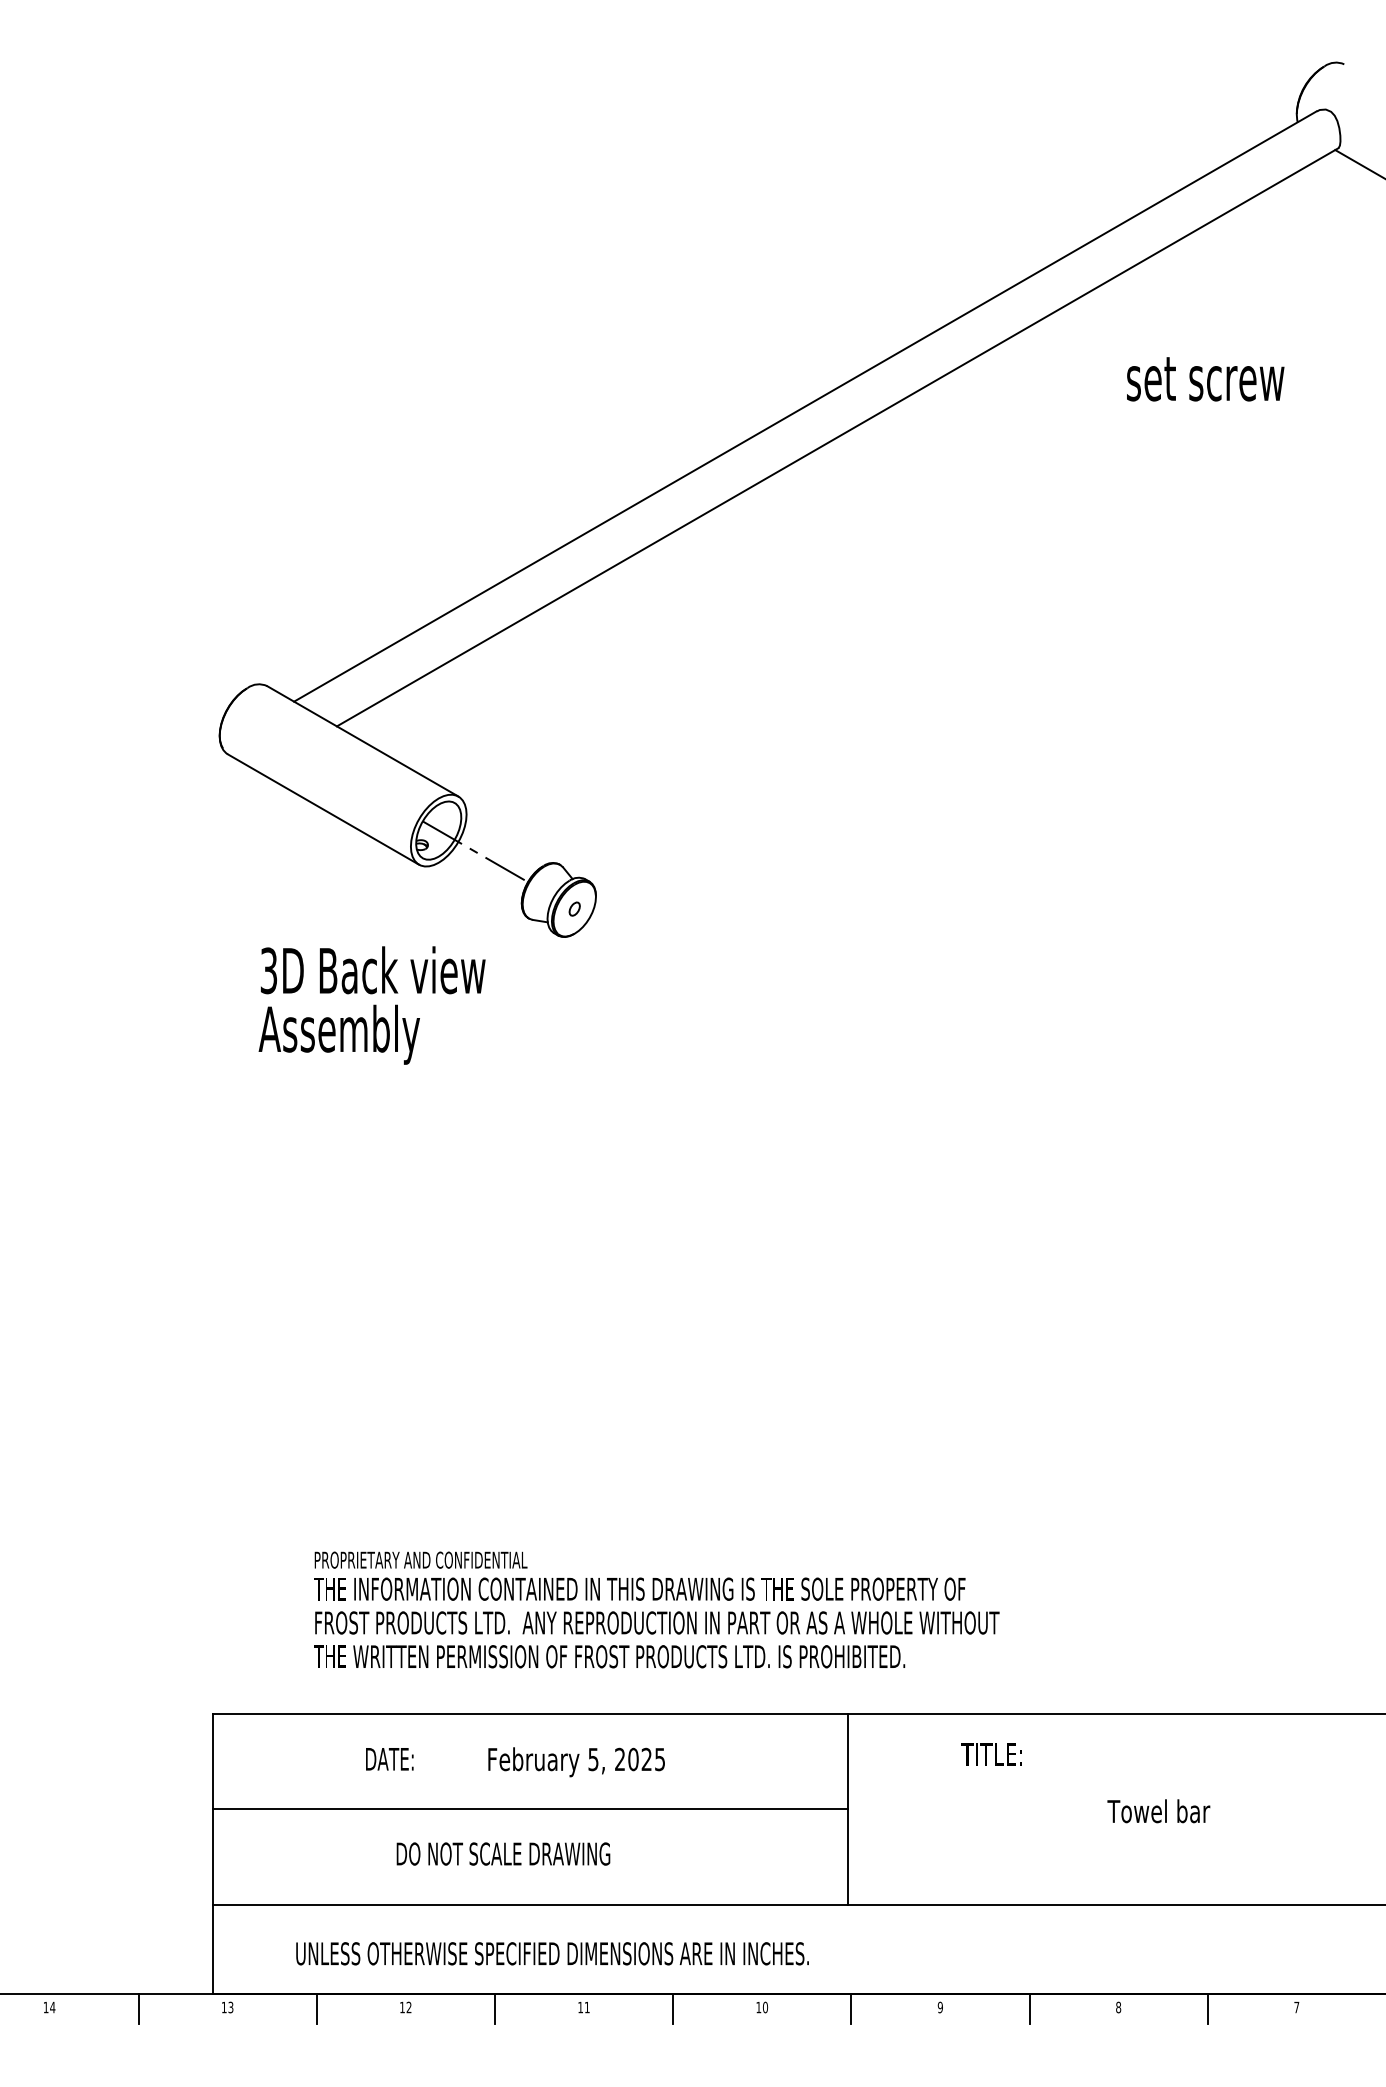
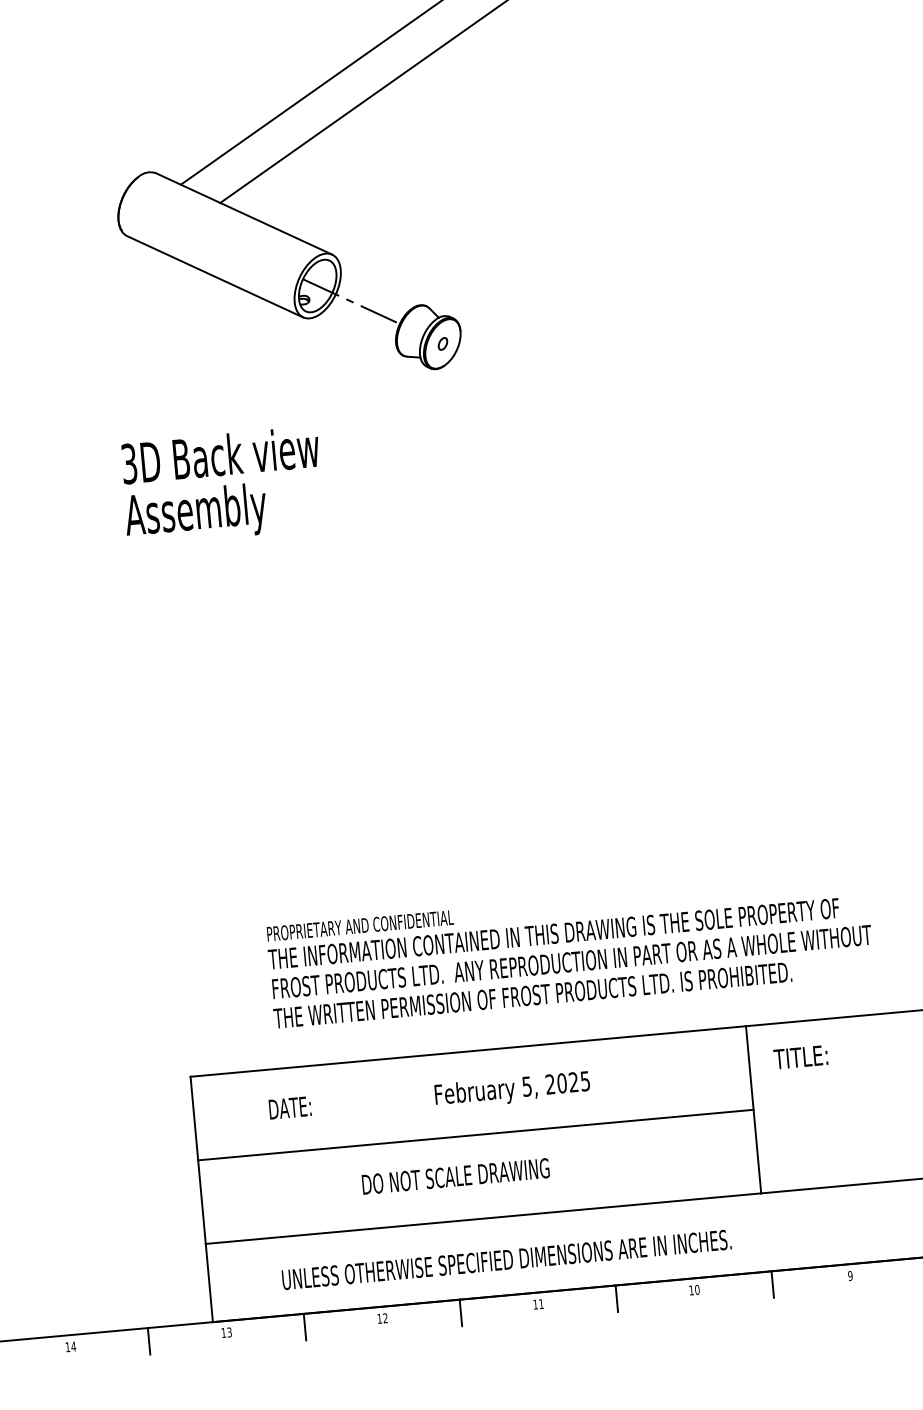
text: (371, 1005) -> (221, 486), moved
text: (991, 1754) -> (800, 1057), moved
text: (389, 1759) -> (289, 1108), moved

